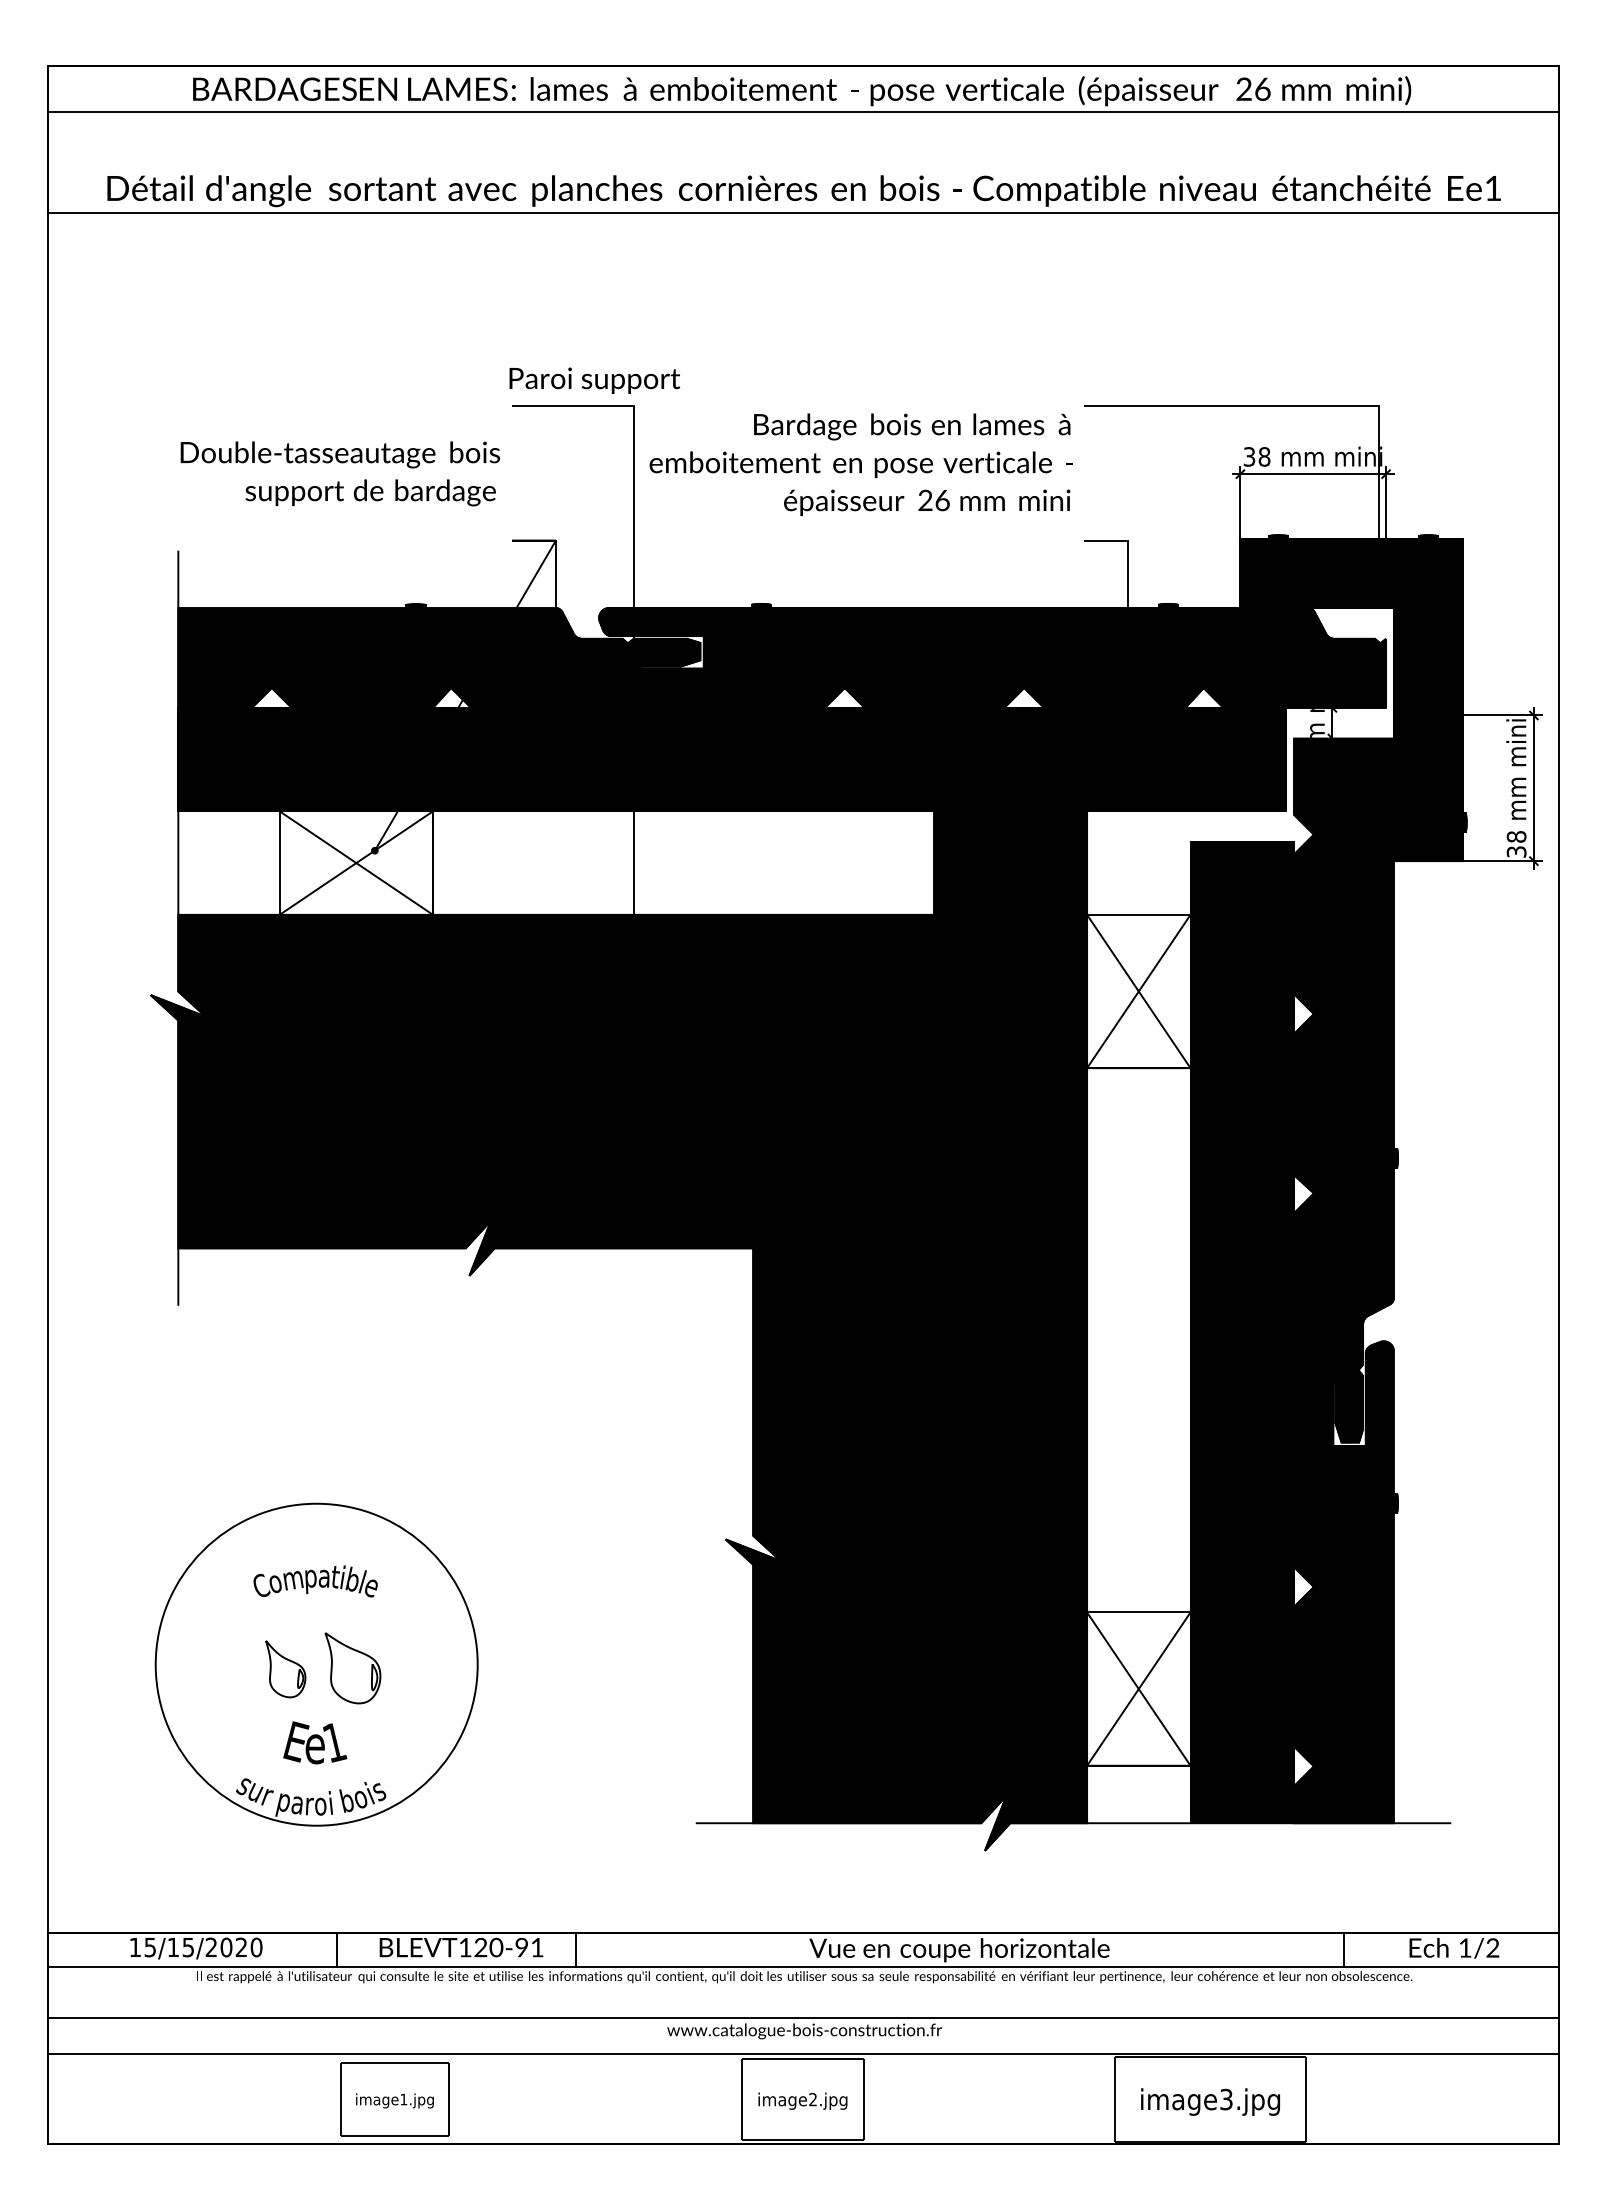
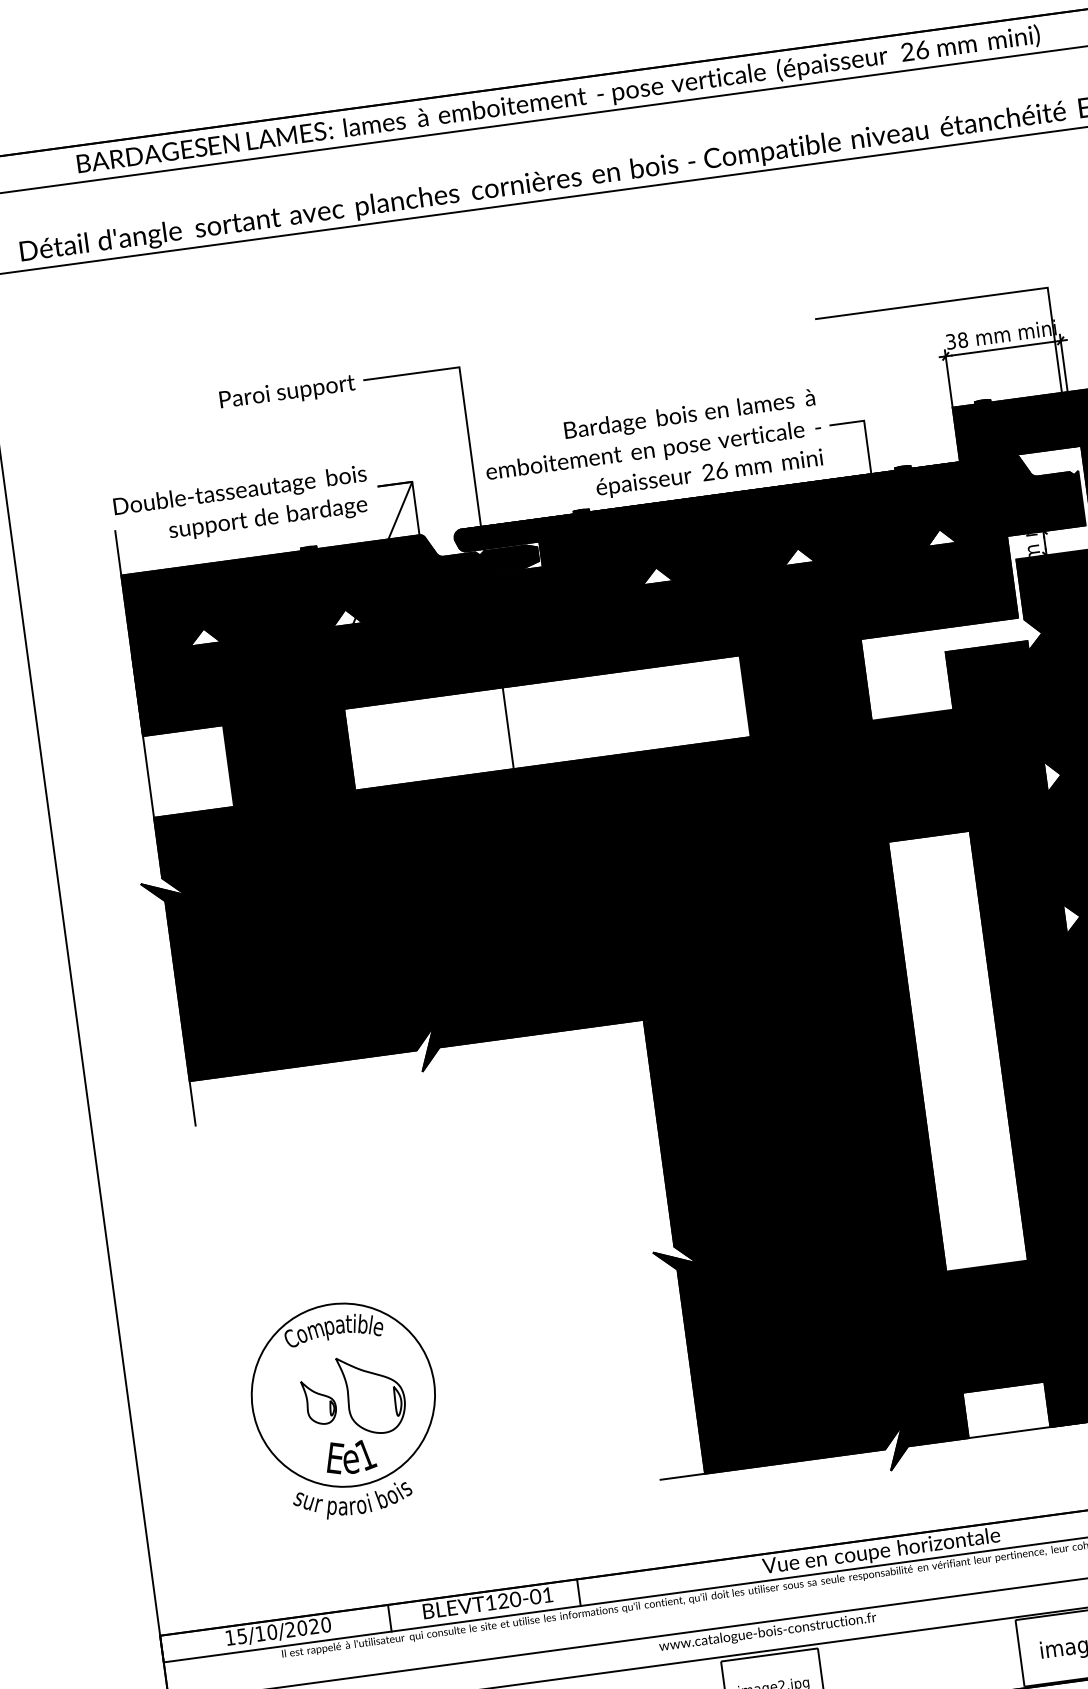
text: (594, 380) -> (287, 392), moved
text: (860, 464) -> (653, 450), moved
text: (339, 473) -> (241, 506), moved
fill: (356, 862) -> (289, 757), added
fill: (1138, 991) -> (920, 775), added
circle: (316, 1664) -> (343, 1395), size x0.71
part: (352, 1668) -> (372, 1394), size x1.43
fill: (1138, 1688) -> (994, 1326), added
text: (188, 1947) -> (272, 1632), 15/15/2020 -> 15/10/2020
text: (521, 1948) -> (535, 1597), \c16711848;BLEVT120-91 -> \c16711848;BLEVT120-01

